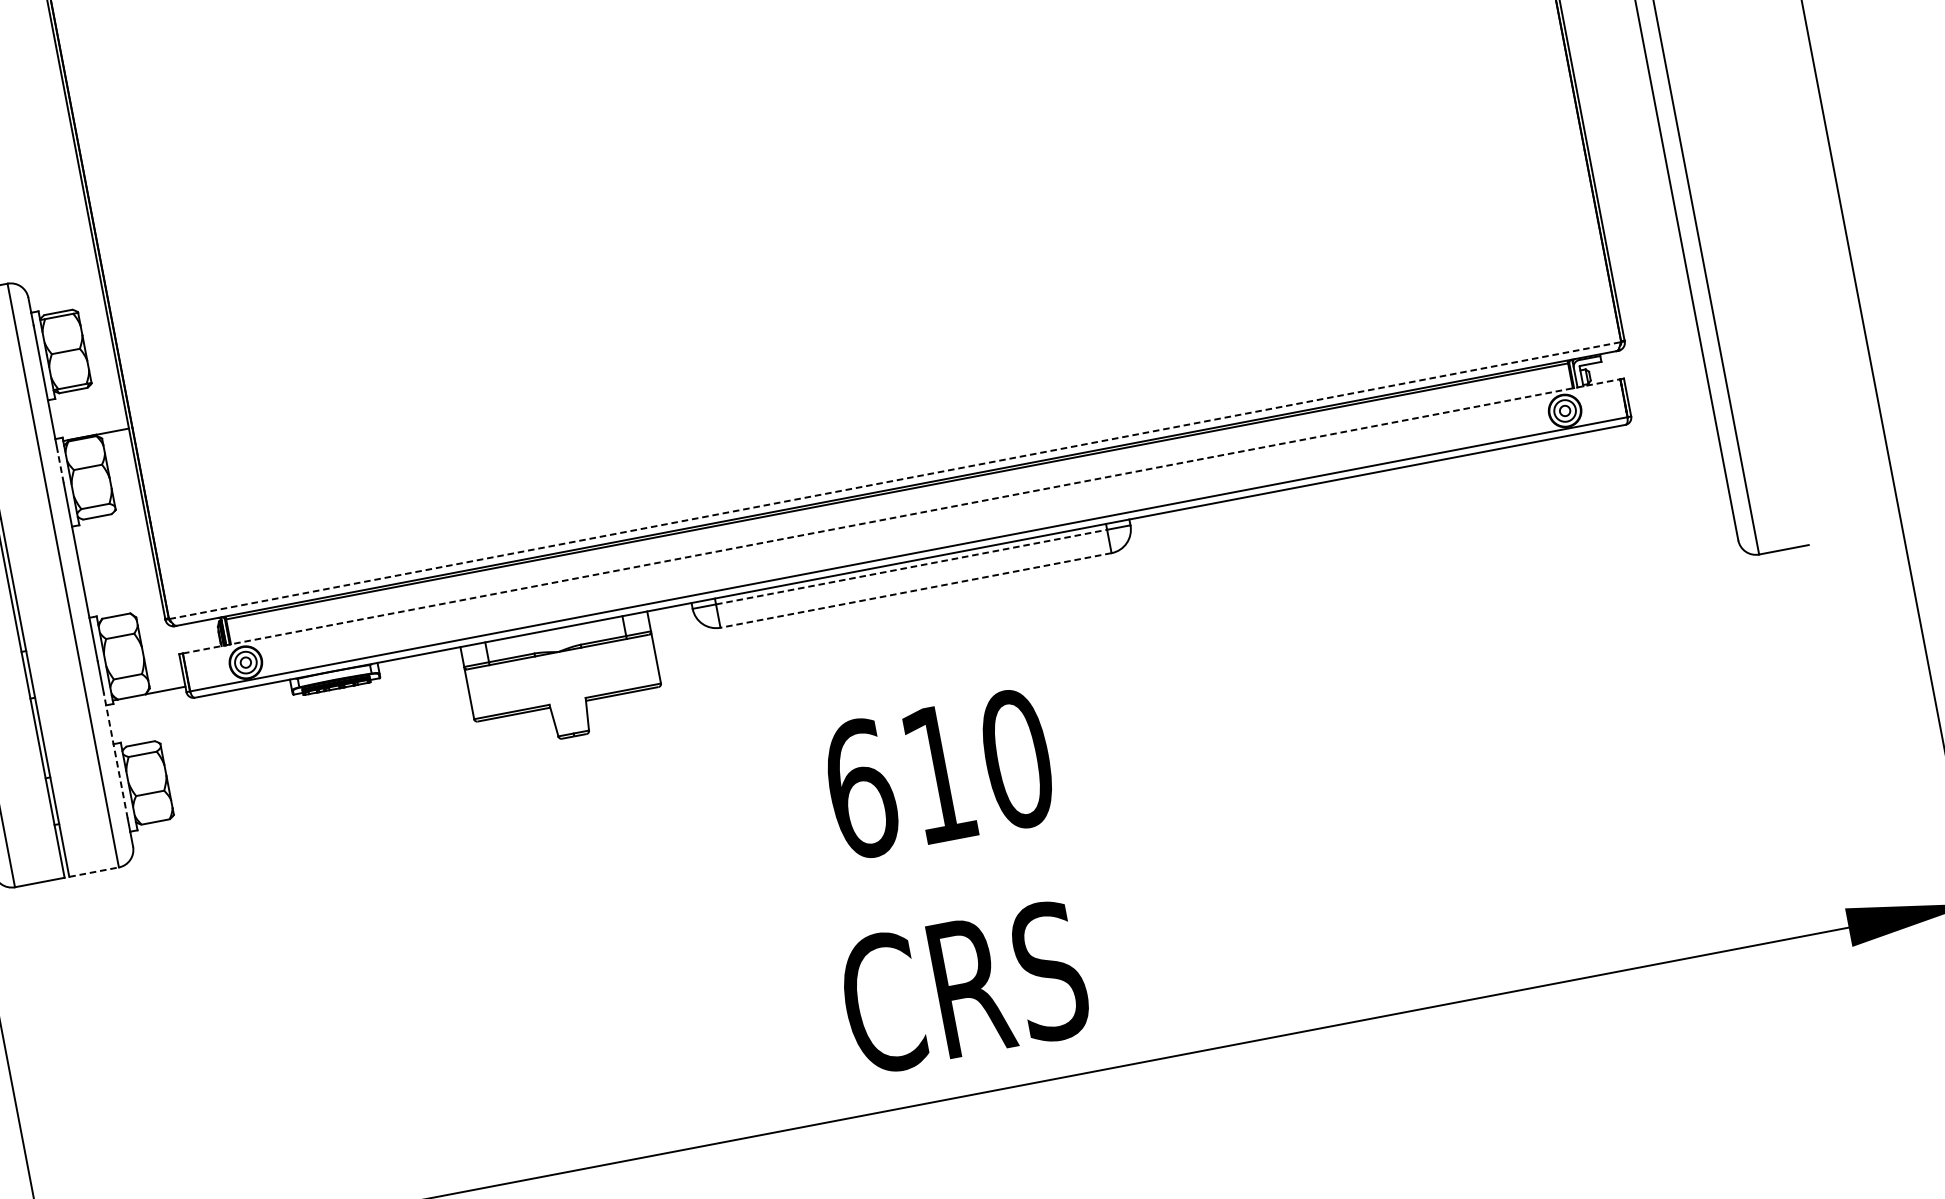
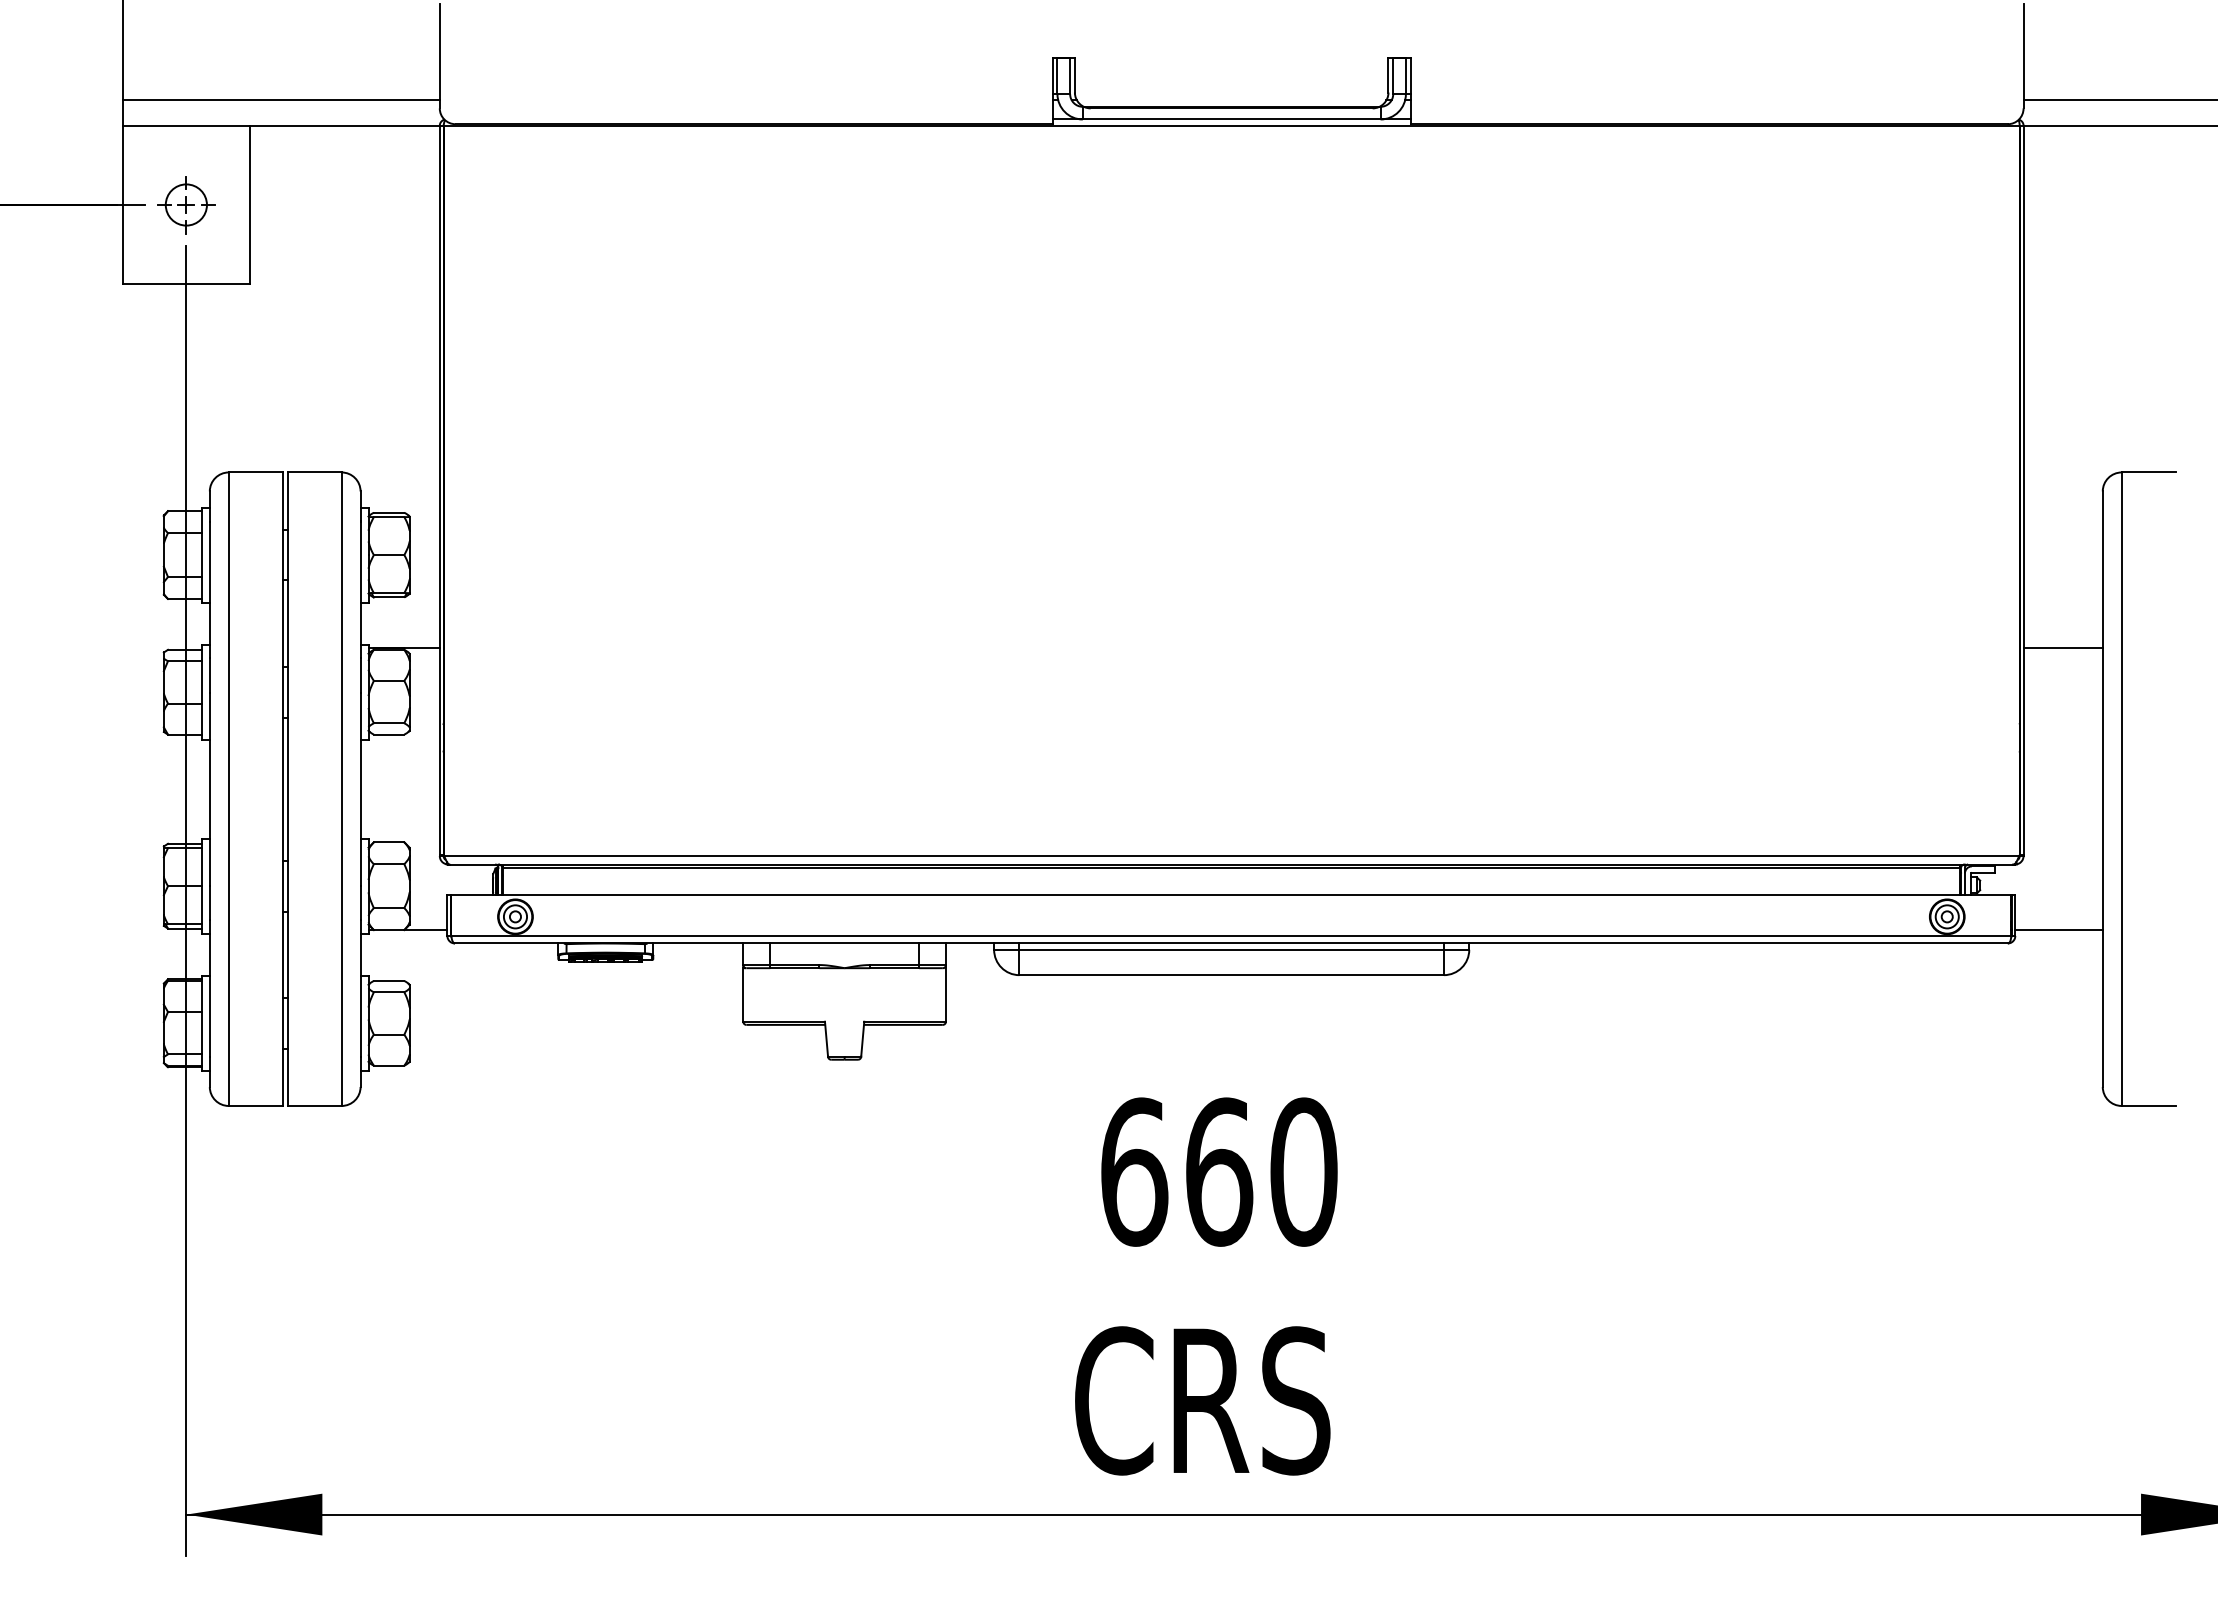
line: (1624, 143) -> (2062, 648), added
line: (1670, 403) -> (2058, 930), added
line: (60, 467) -> (360, 675), dashed -> solid
line: (894, 480) -> (1231, 855), dashed -> solid
line: (901, 516) -> (1231, 894), dashed -> solid
line: (912, 566) -> (1232, 949), dashed -> solid
line: (915, 590) -> (1231, 975), dashed -> solid
line: (115, 754) -> (360, 987), dashed -> solid
text: (939, 773) -> (1219, 1171), 610 -> 660
line: (93, 871) -> (314, 1105), dashed -> solid

